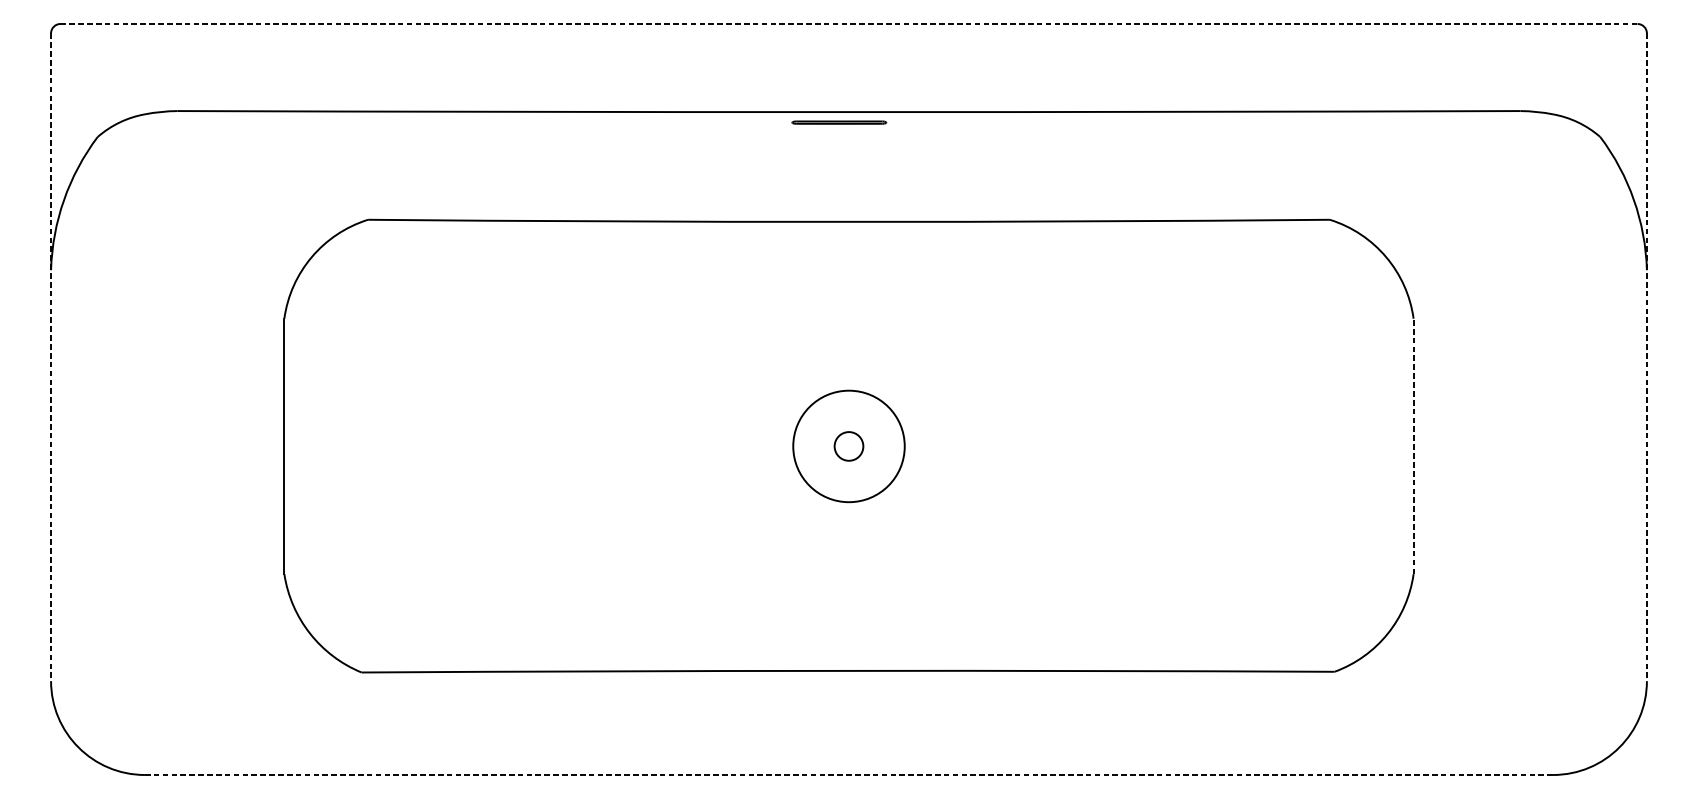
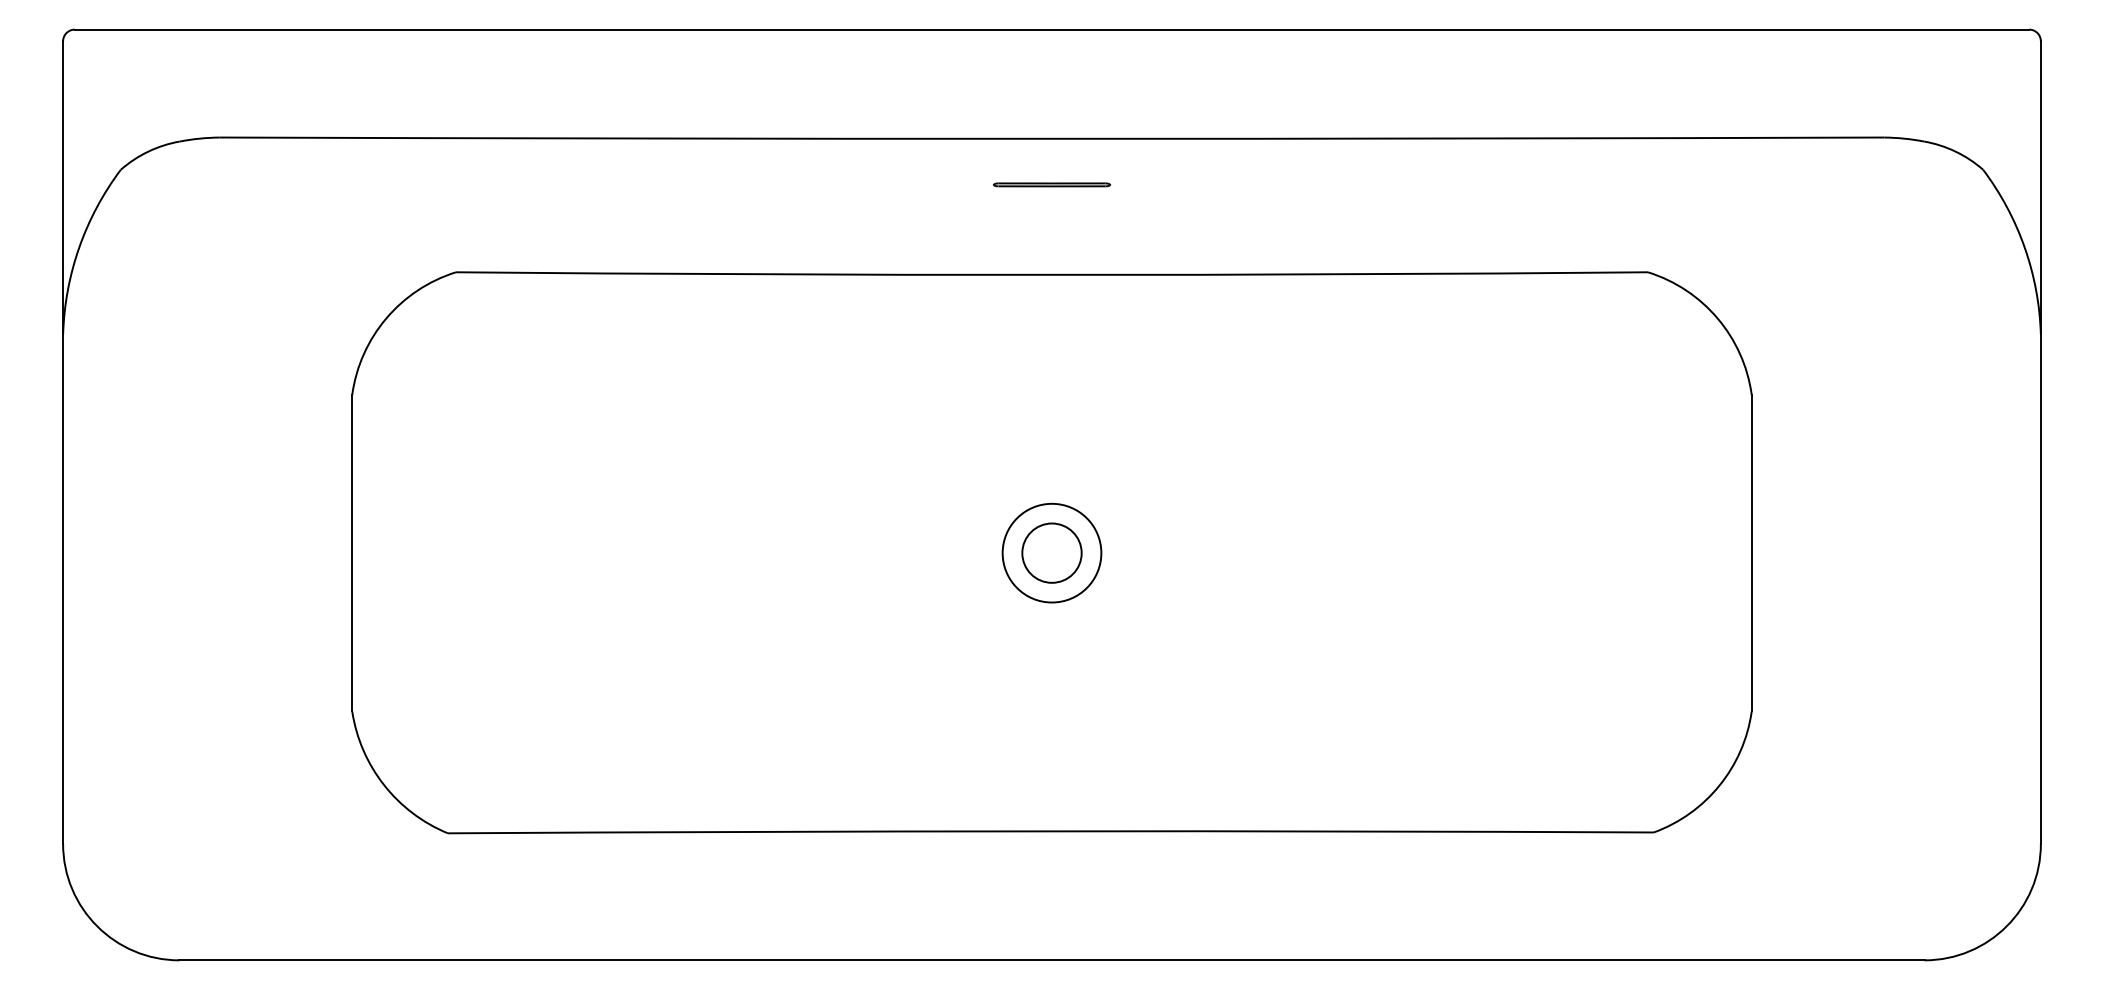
line: (849, 23) -> (1052, 29), dashed -> solid
part: (838, 122) -> (1051, 184), moved
line: (51, 357) -> (63, 443), dashed -> solid
line: (1646, 357) -> (2040, 443), dashed -> solid
circle: (848, 445) -> (1051, 552), size x0.71
circle: (848, 445) -> (1051, 552), size x1.67
line: (1413, 445) -> (1751, 552), dashed -> solid
line: (848, 775) -> (1051, 960), dashed -> solid

